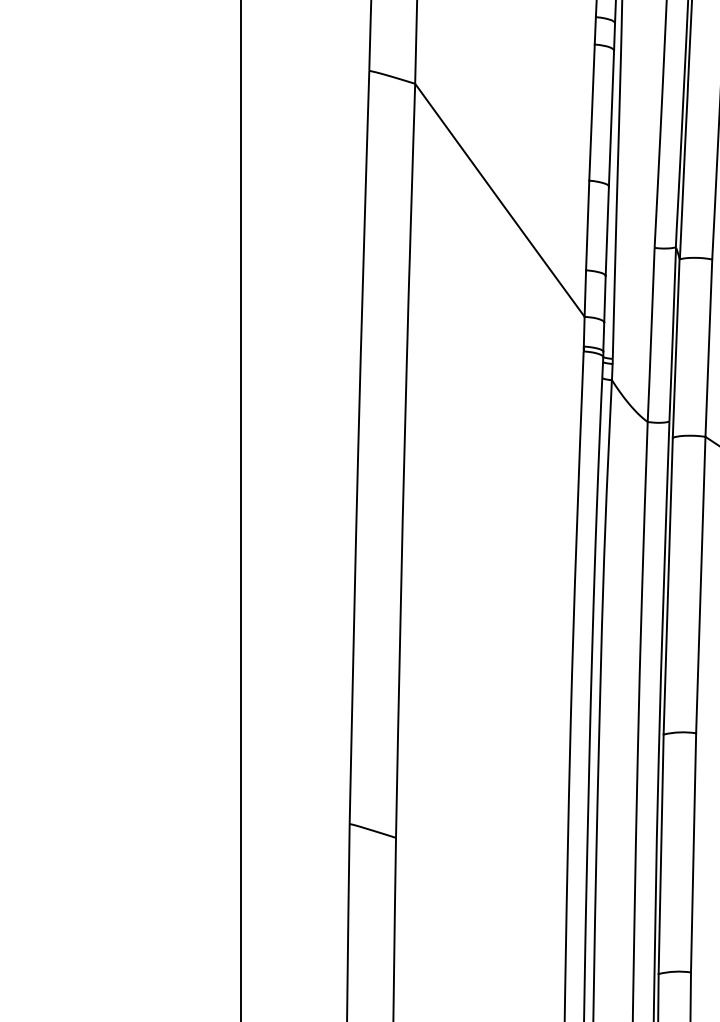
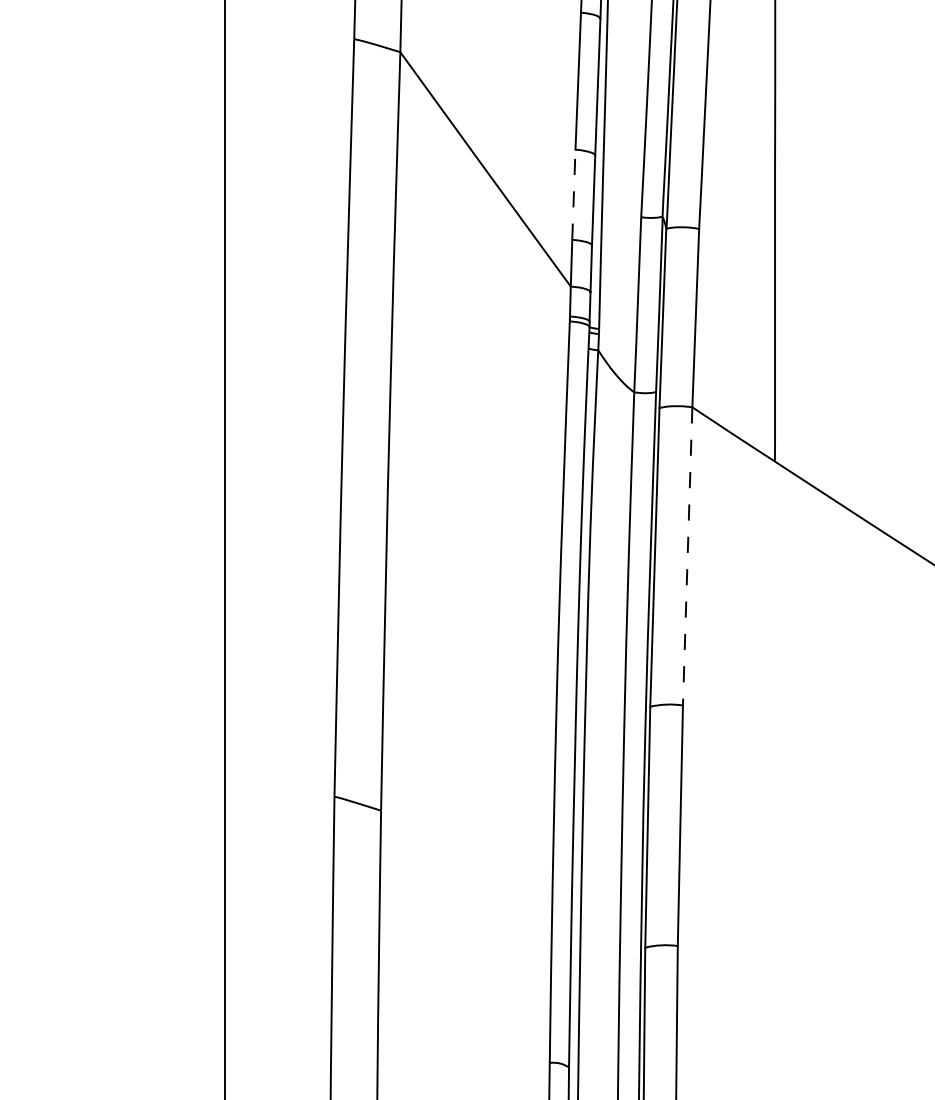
line: (587, 225) -> (573, 194), solid -> dashed
line: (700, 585) -> (687, 556), solid -> dashed

